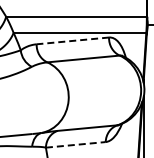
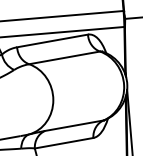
line: (72, 40) -> (52, 40), dashed -> solid
line: (76, 144) -> (64, 142), dashed -> solid

